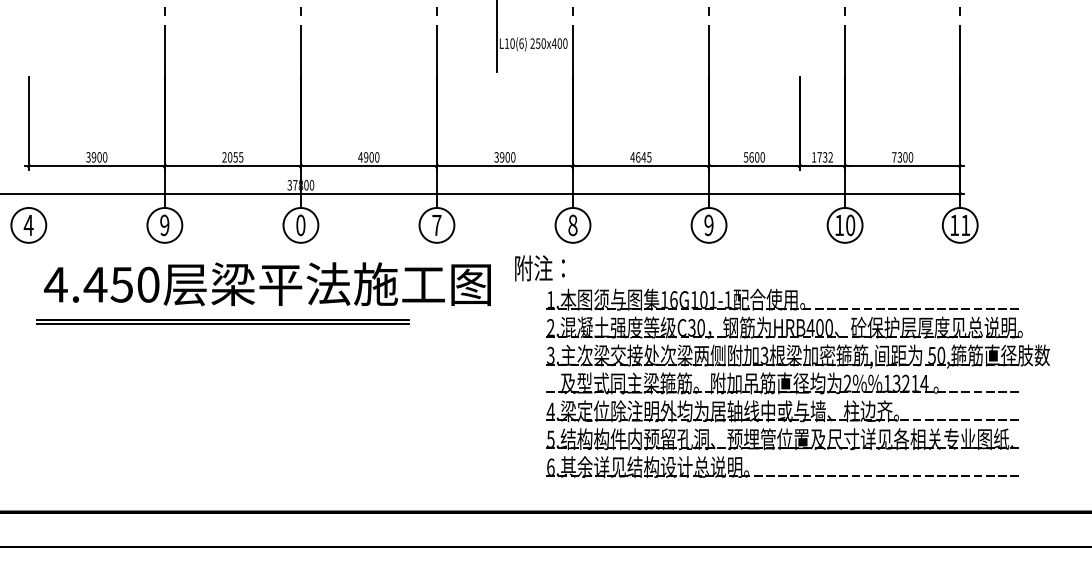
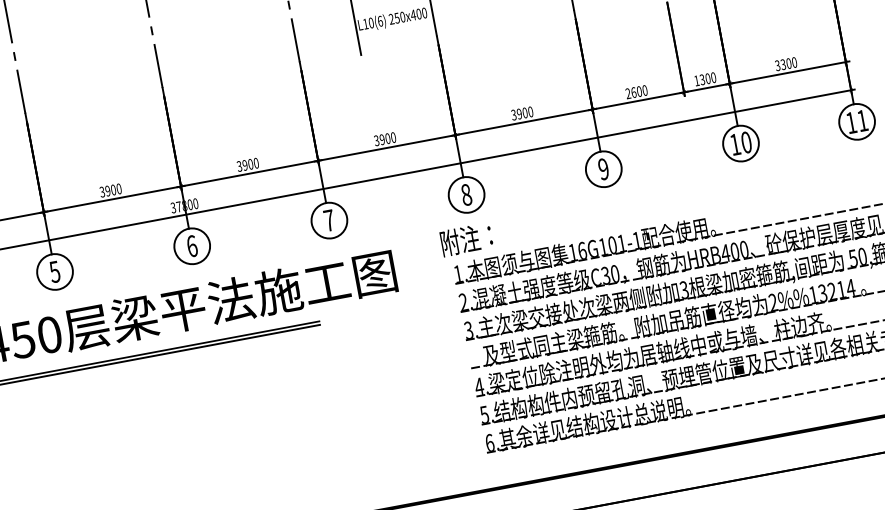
text: (232, 157) -> (110, 190), 2055 -> 3900
text: (360, 157) -> (239, 166), 4900 -> 3900
text: (640, 157) -> (521, 113), 4645 -> 3900
text: (745, 157) -> (627, 93), 5600 -> 2600
text: (824, 157) -> (707, 79), 1732 -> 1300
text: (894, 157) -> (777, 65), 7300 -> 3300
text: (164, 224) -> (54, 271), 9 -> 5
text: (300, 224) -> (191, 245), 0 -> 6
text: (539, 268) -> (466, 240), moved

